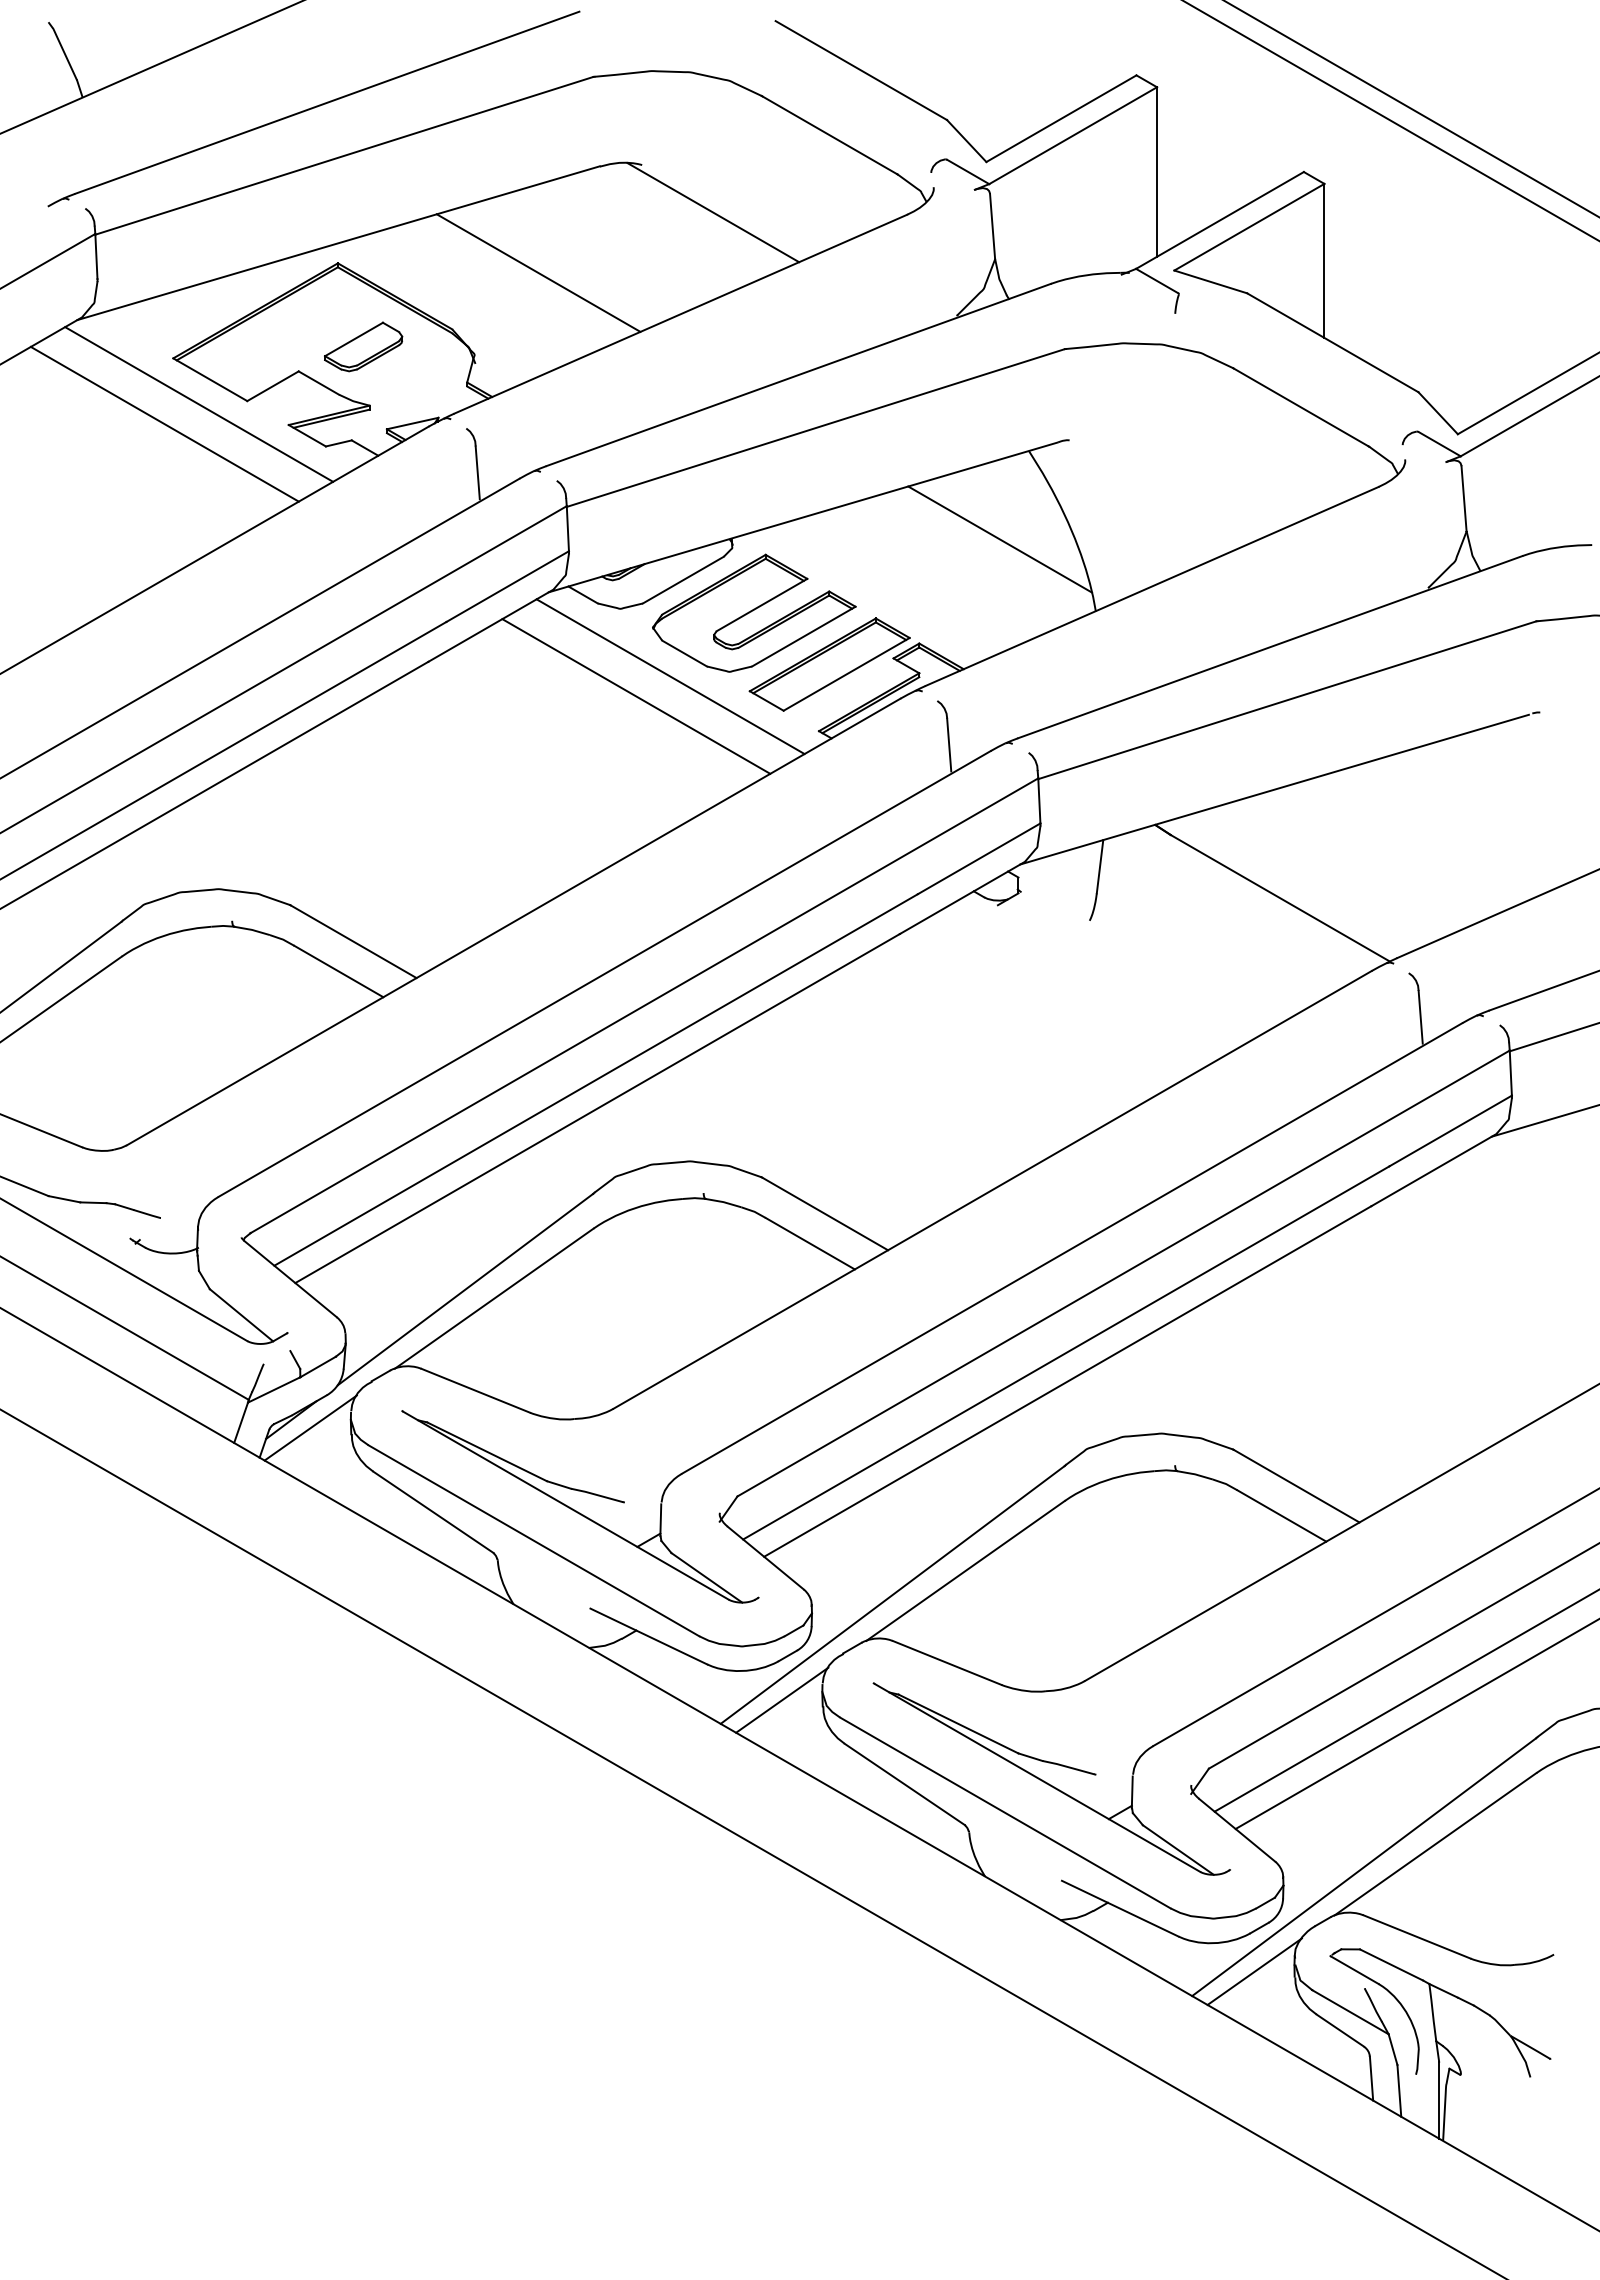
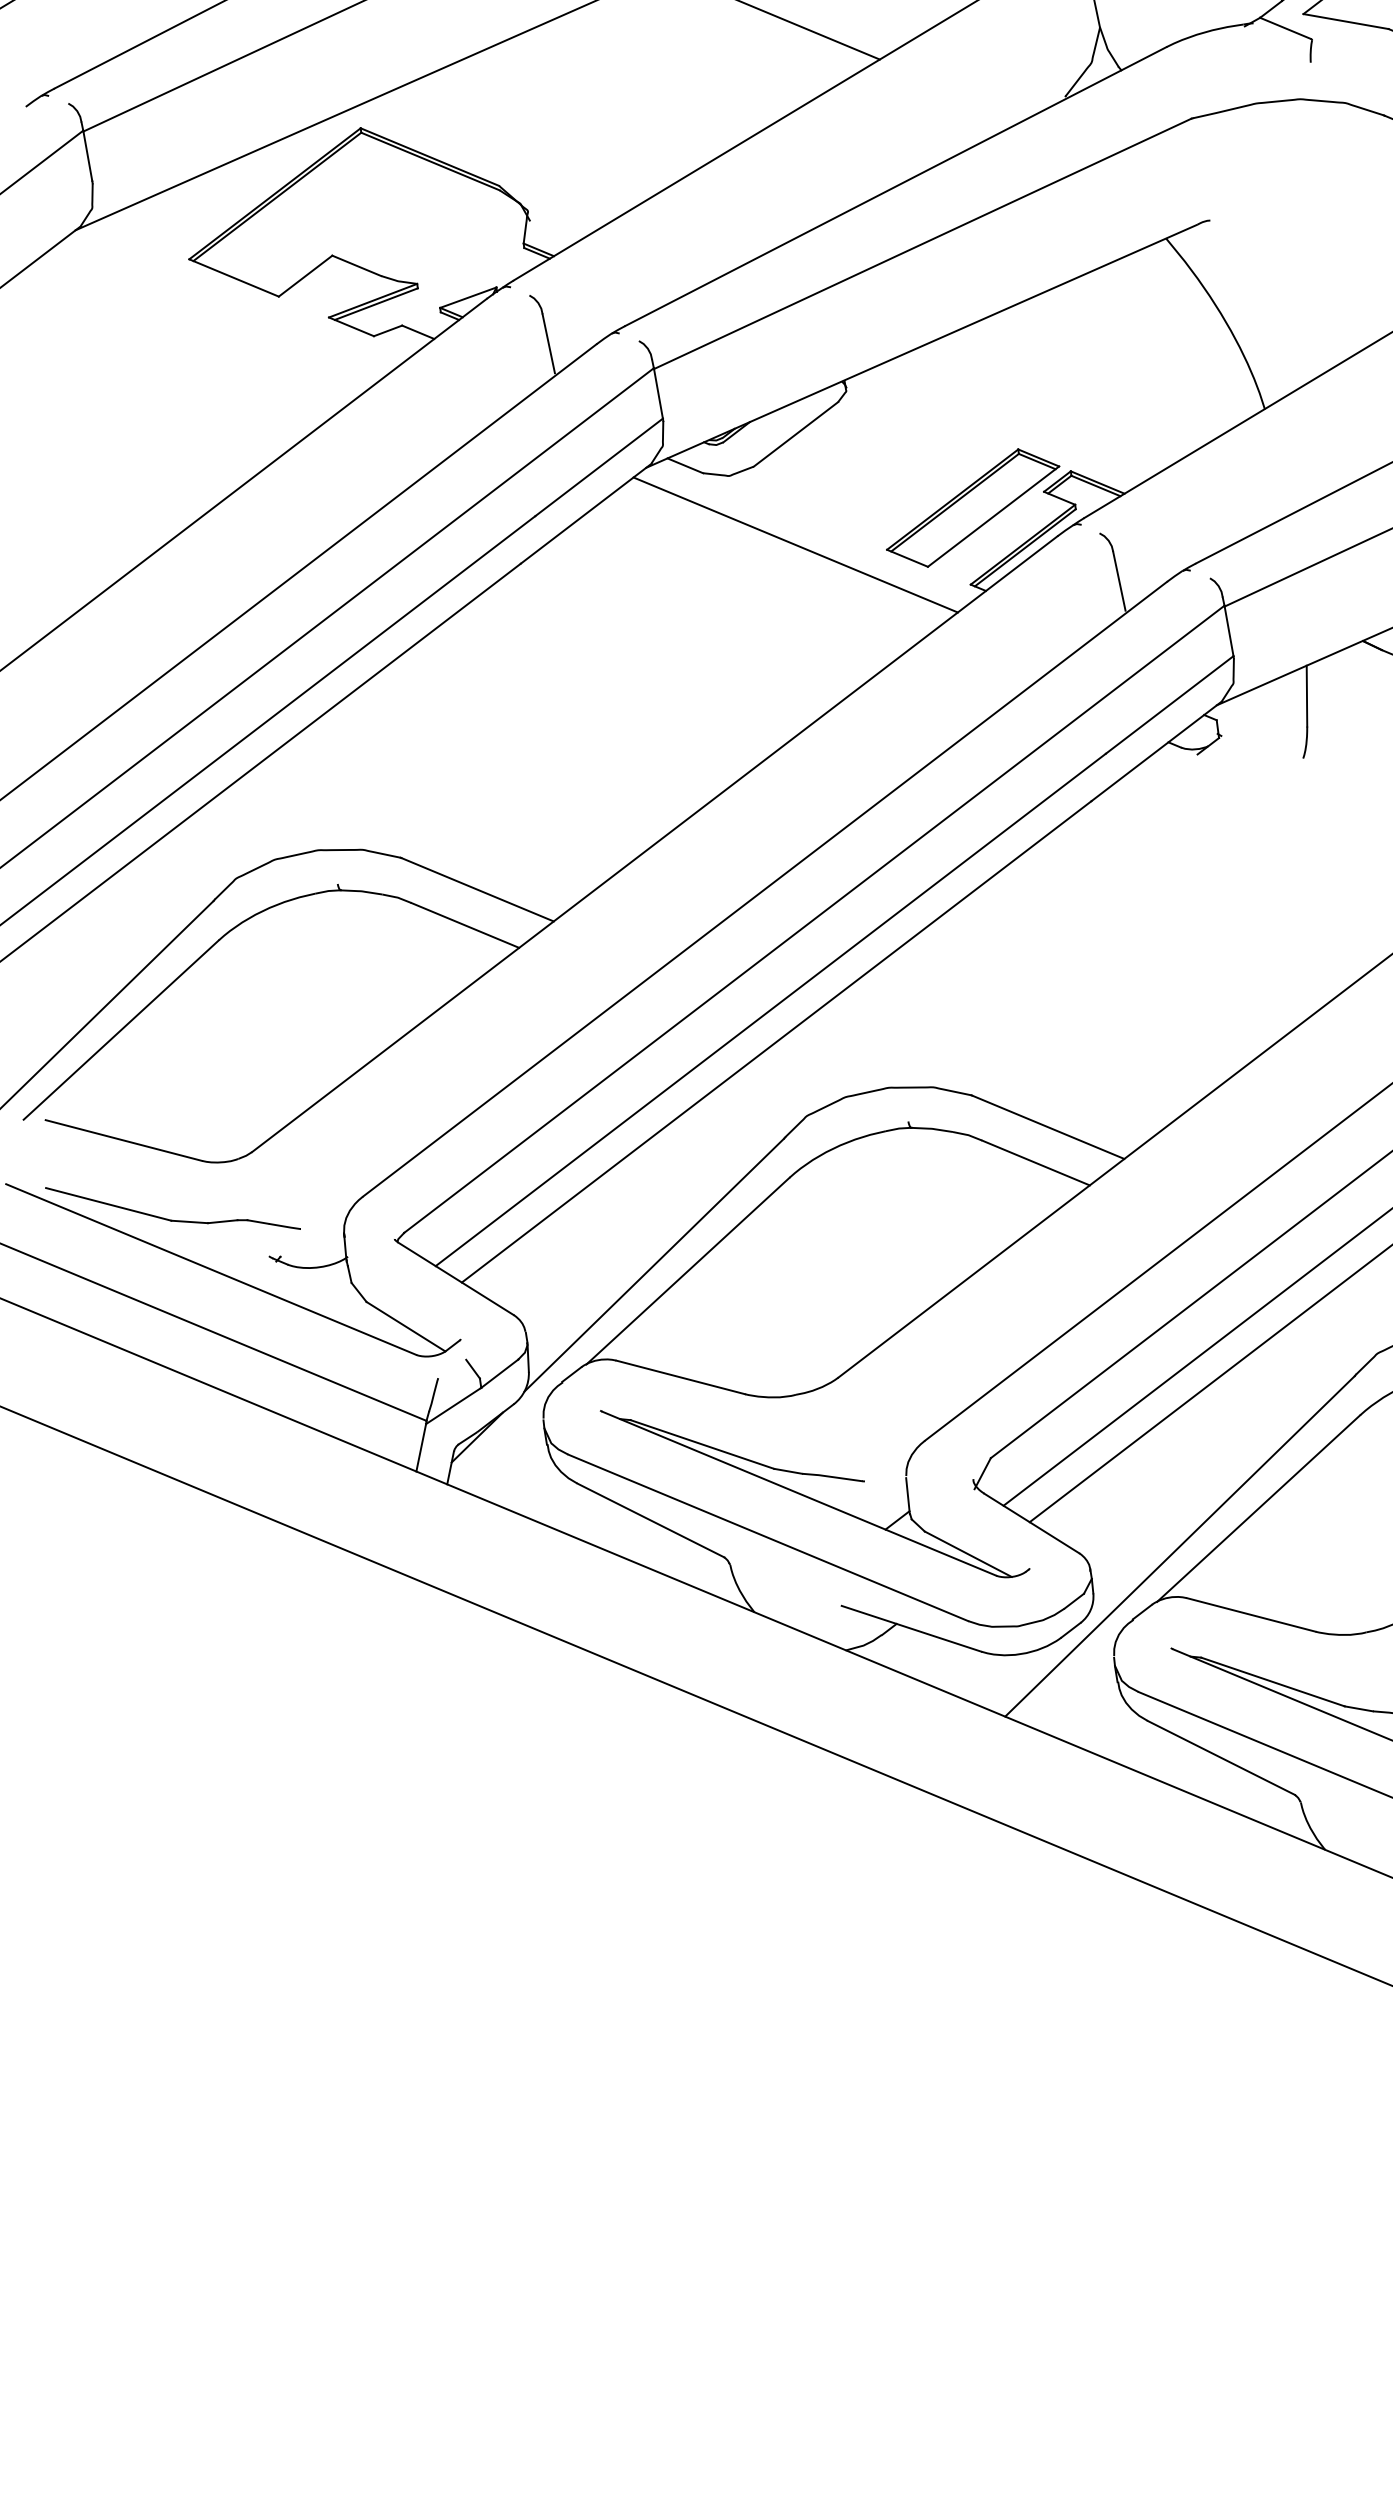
line: (538, 272) -> (587, 109), removed
part: (363, 346) -> (401, 218), removed
line: (199, 404) -> (225, 307), removed
line: (164, 423) -> (188, 333), removed
line: (999, 539) -> (1145, 342), removed
part: (754, 612) -> (880, 460), removed
line: (636, 696) -> (760, 572), removed
line: (310, 1427) -> (500, 1442), removed
line: (782, 1699) -> (1071, 1680), removed

